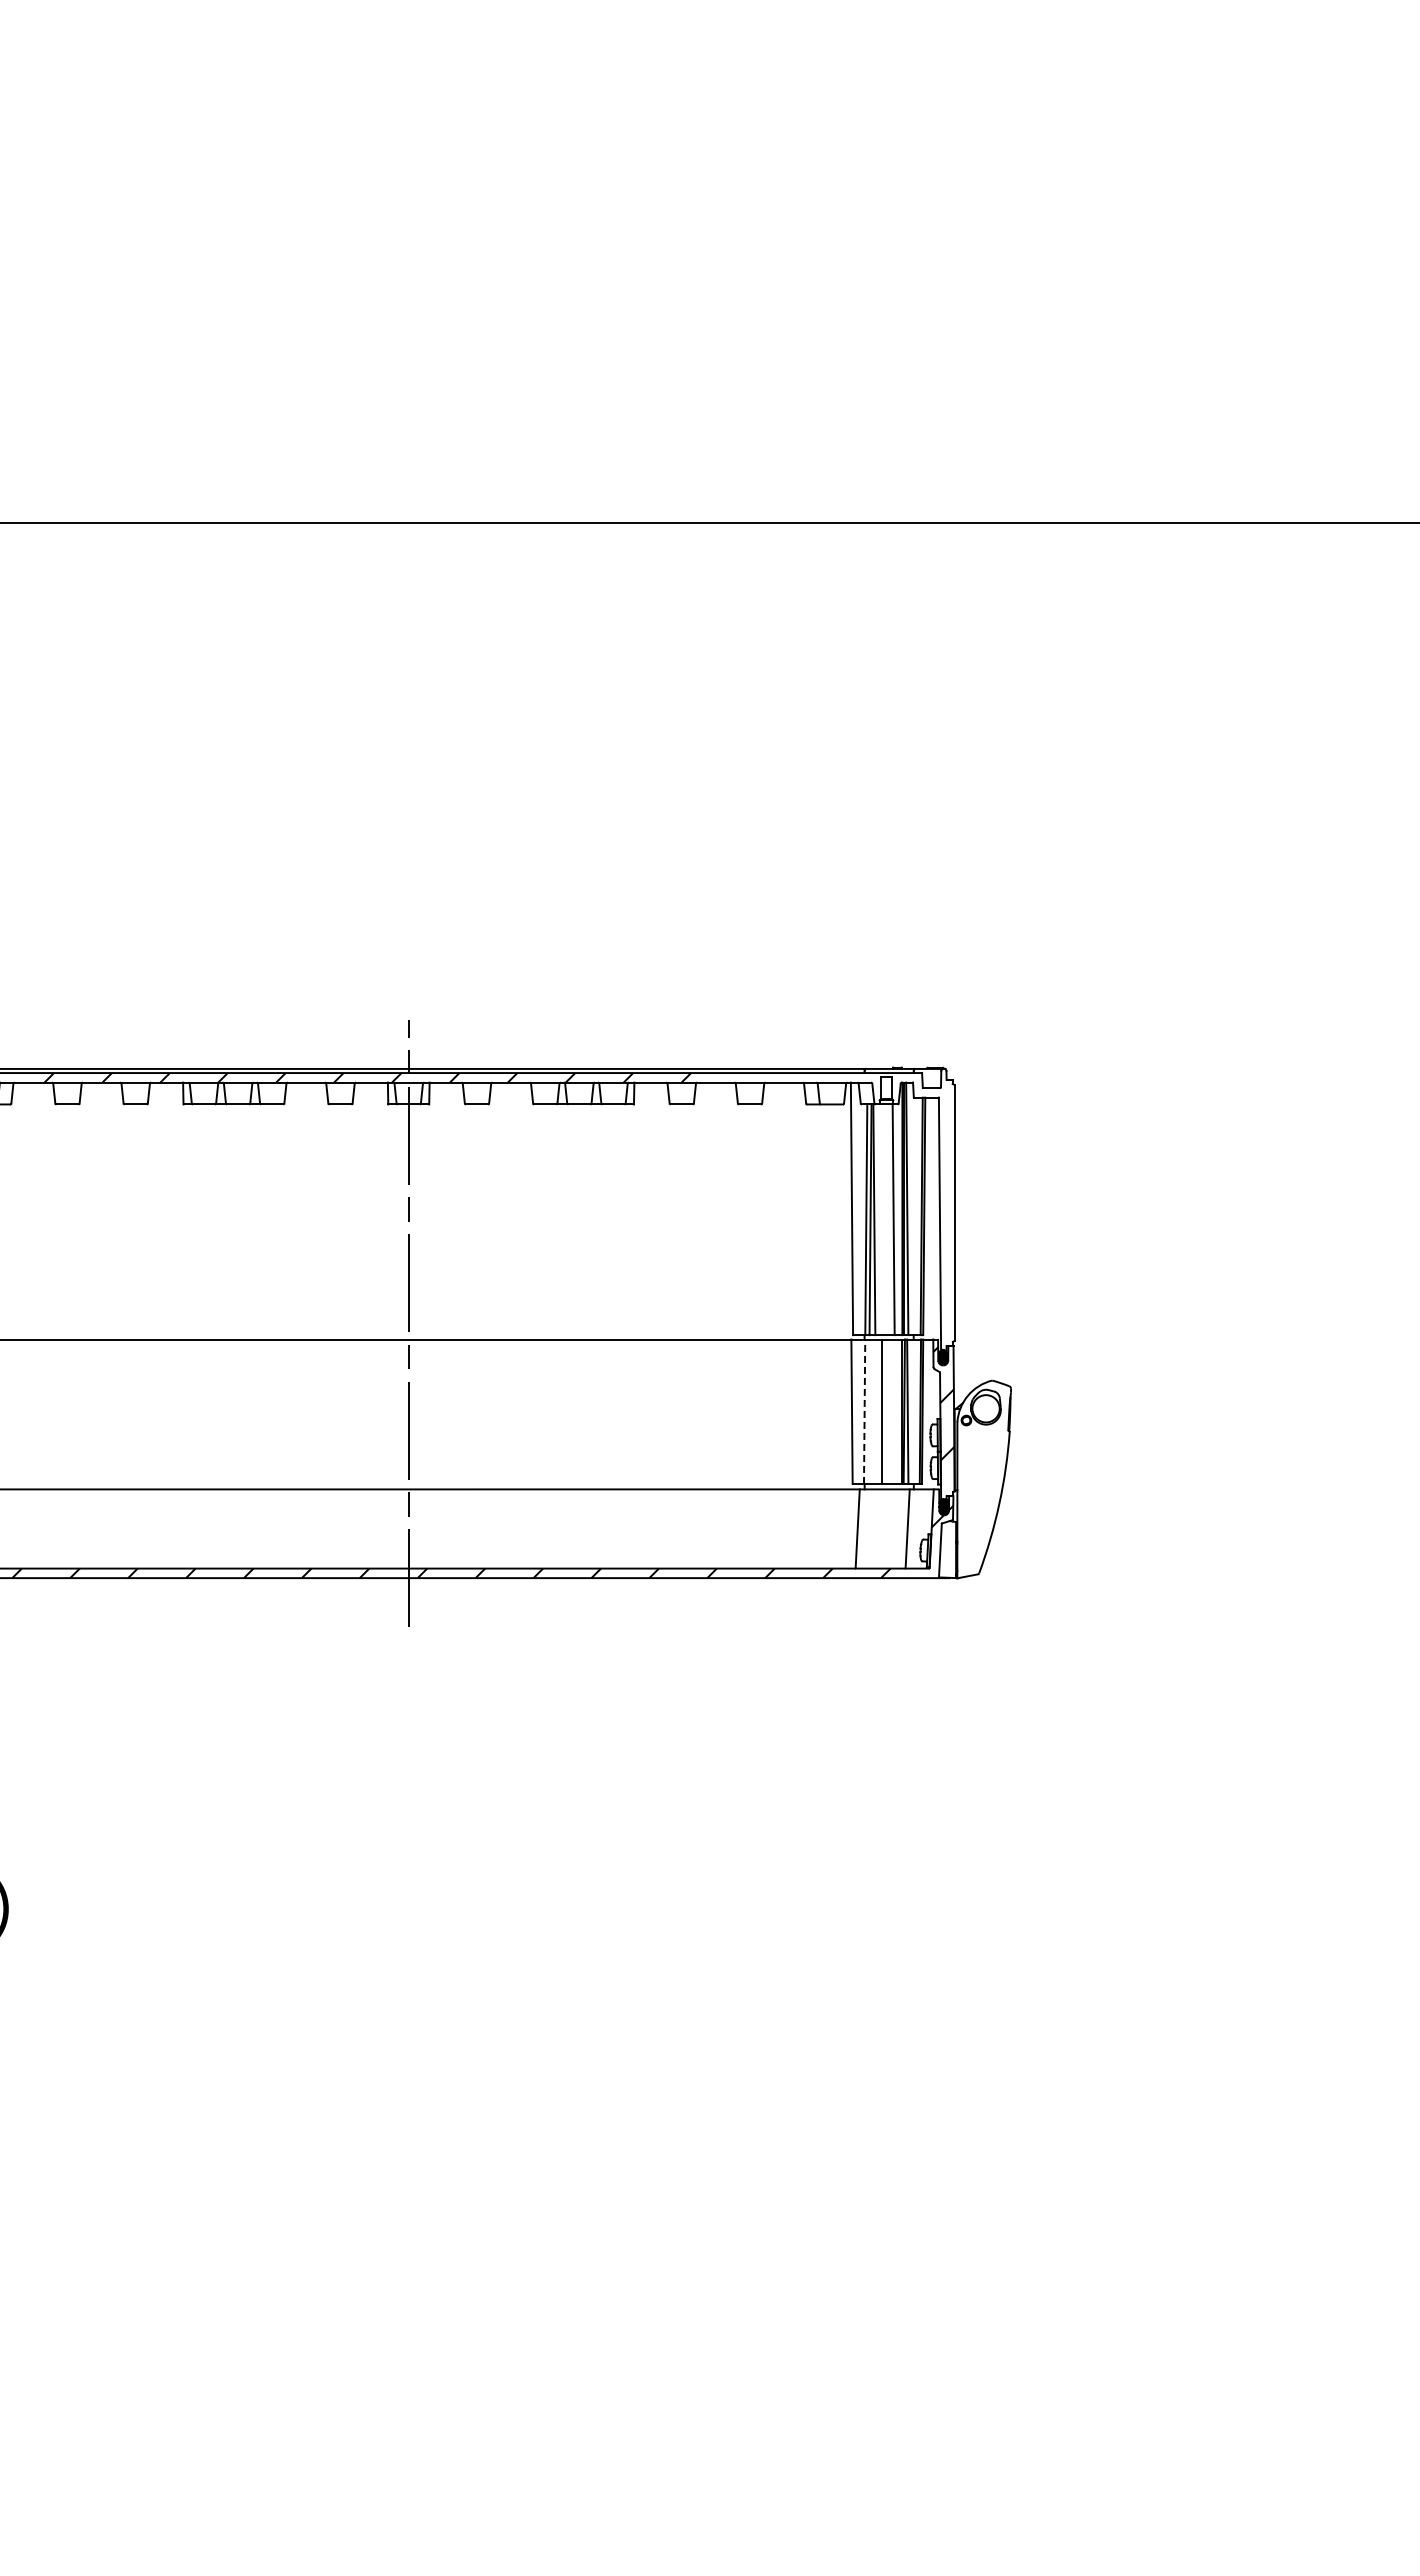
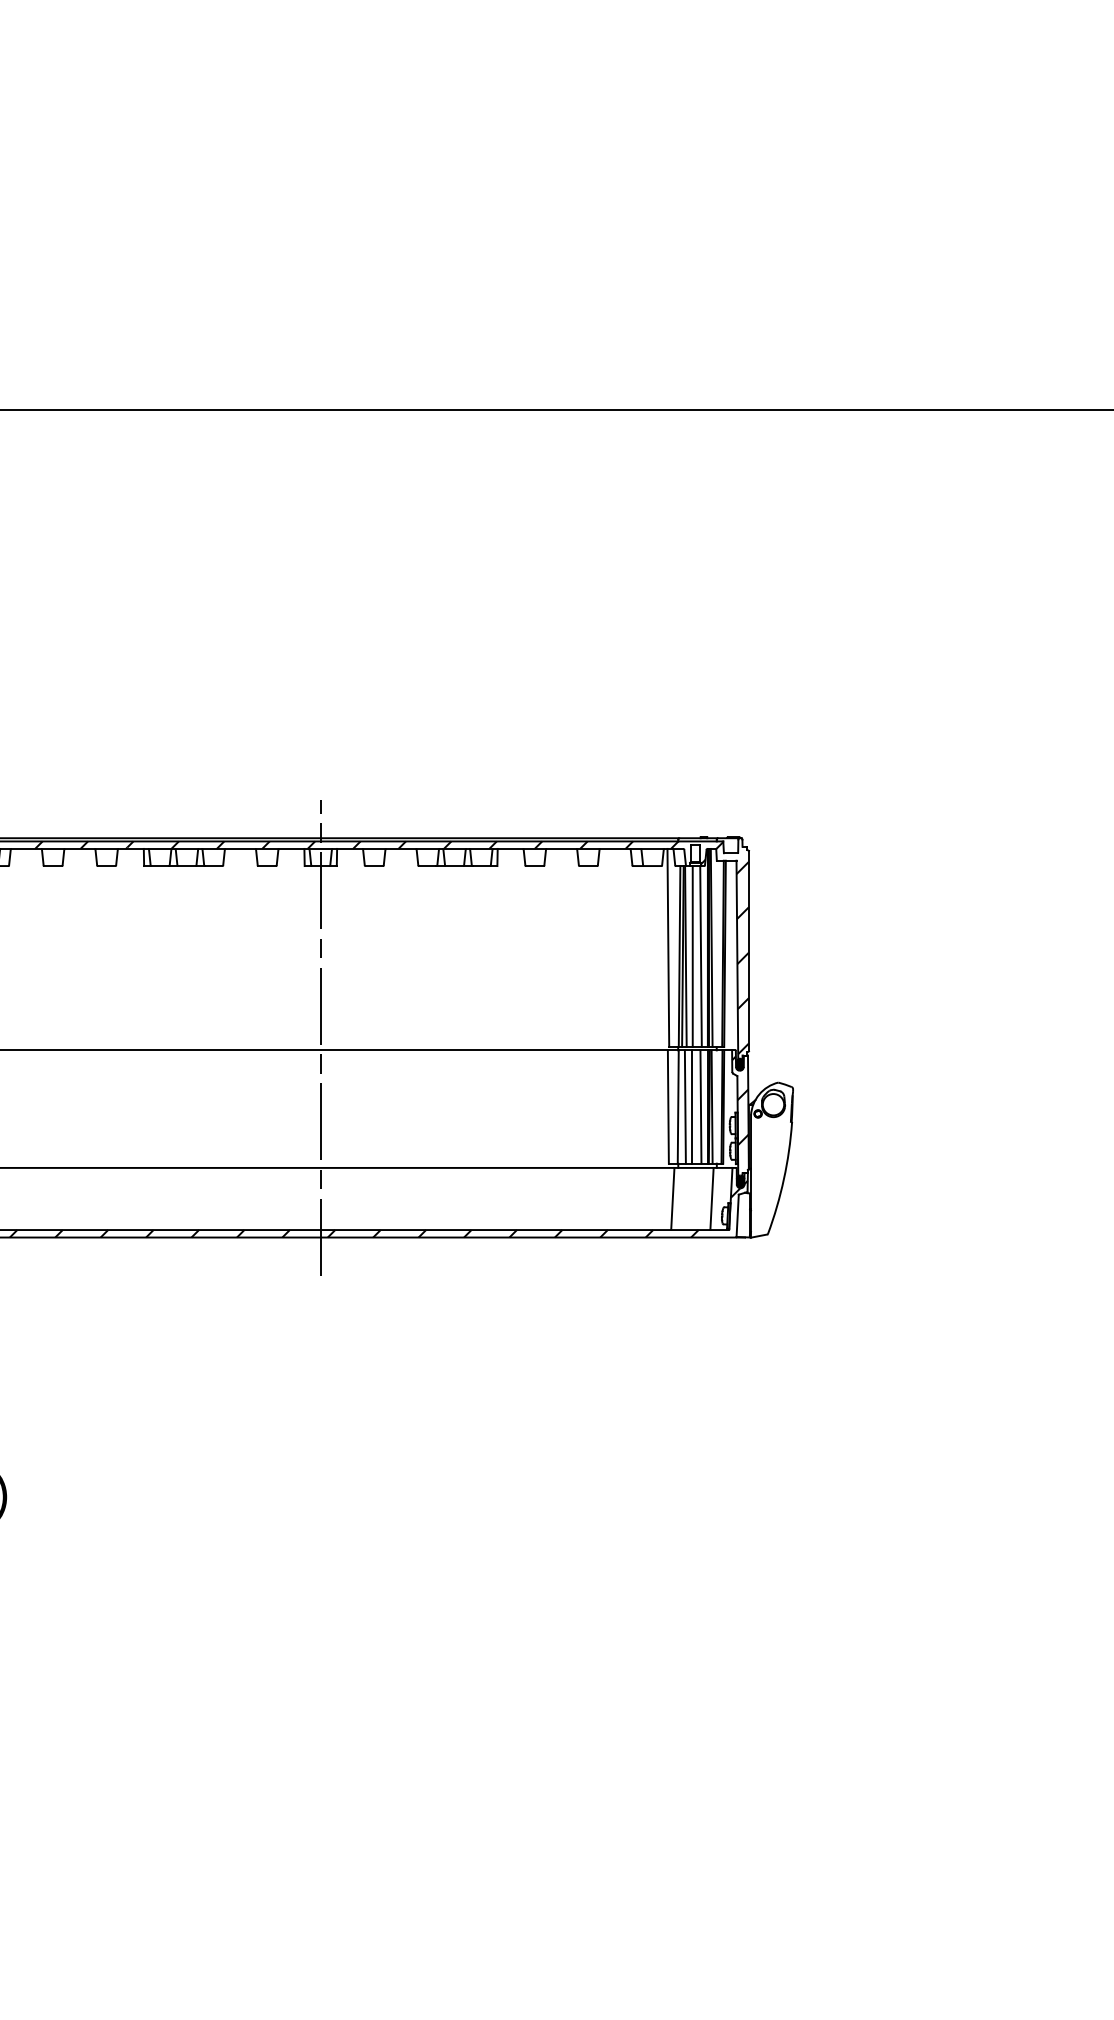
hatch: (846, 1208) -> (664, 947), added
line: (883, 1219) -> (693, 956), added
line: (864, 1411) -> (678, 1106), dashed -> solid
line: (873, 1411) -> (685, 1106), added
line: (893, 1411) -> (700, 1106), added

